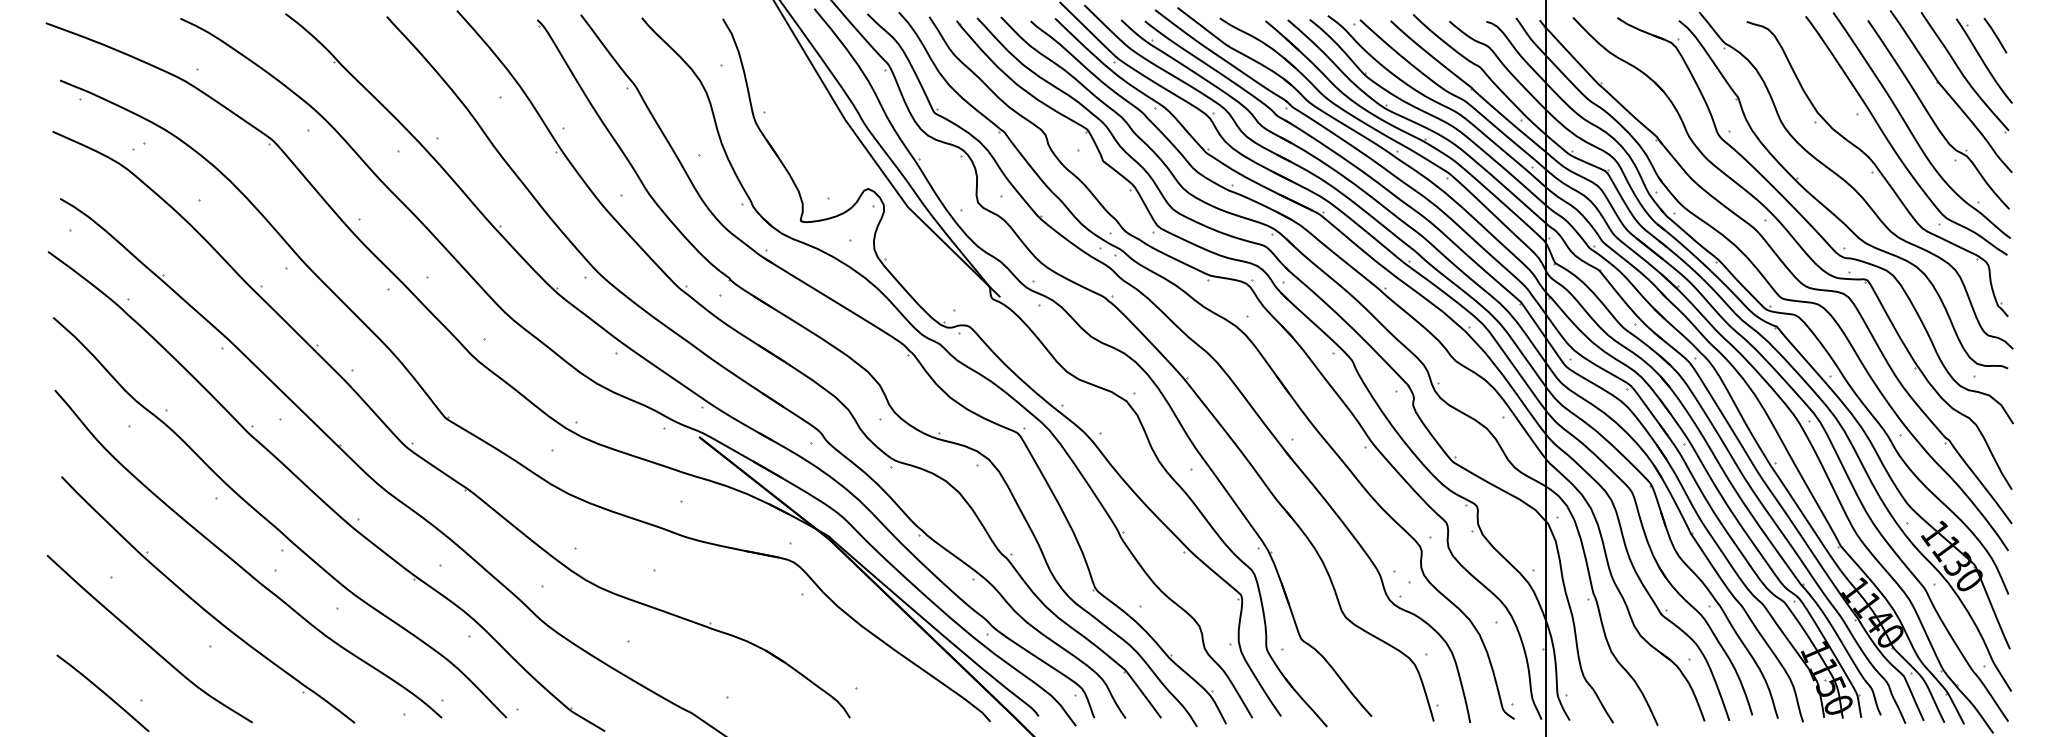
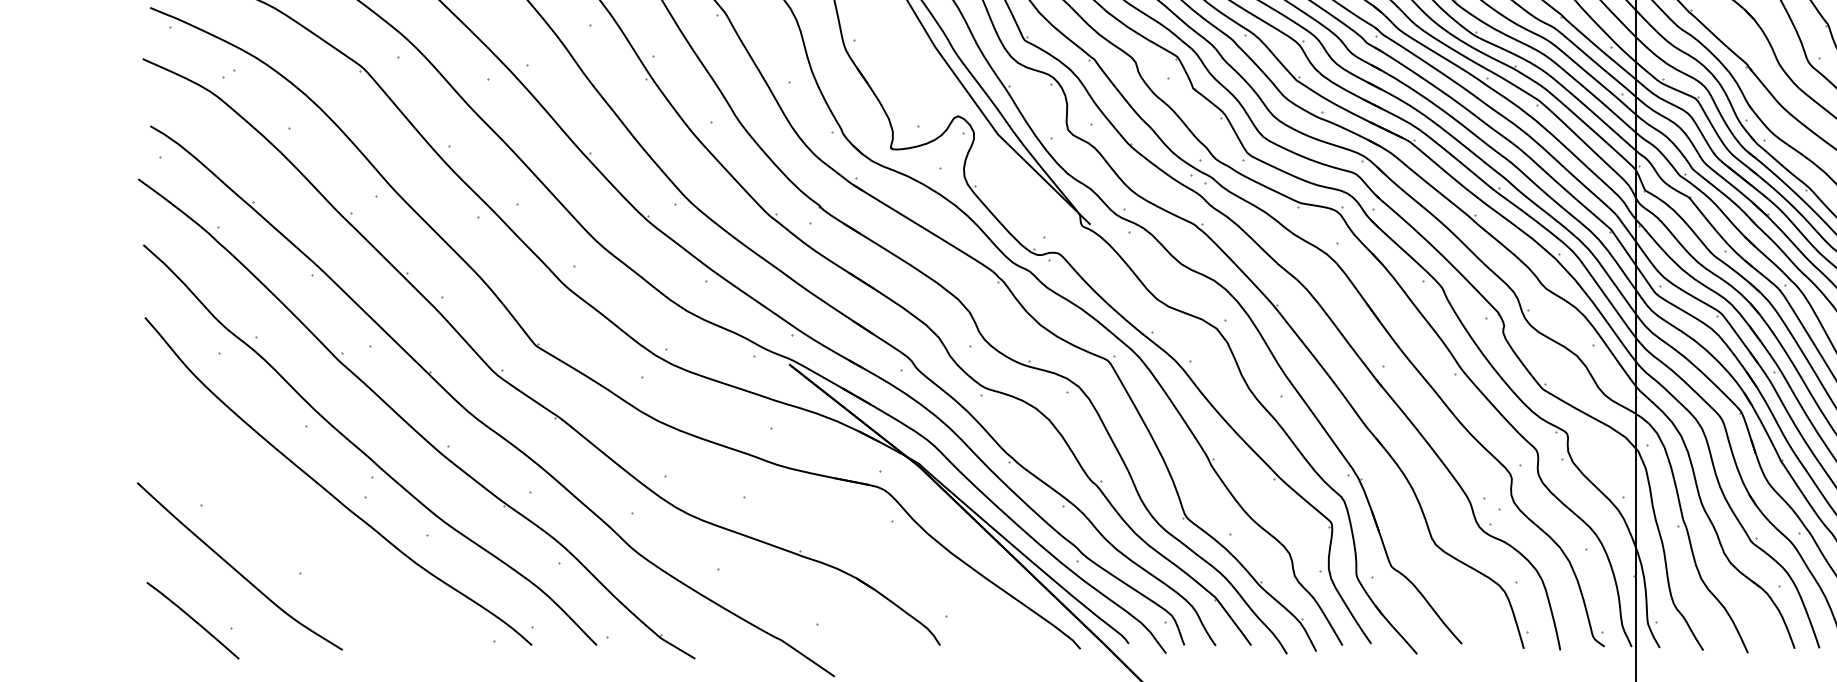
part: (202, 606) -> (292, 533), removed

